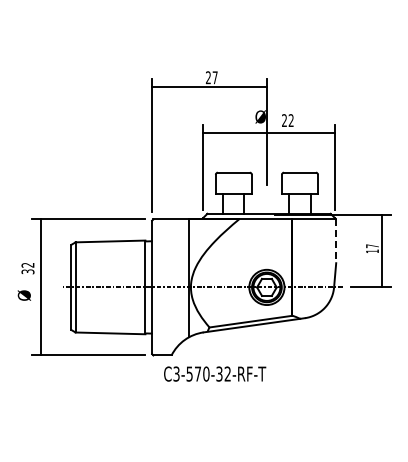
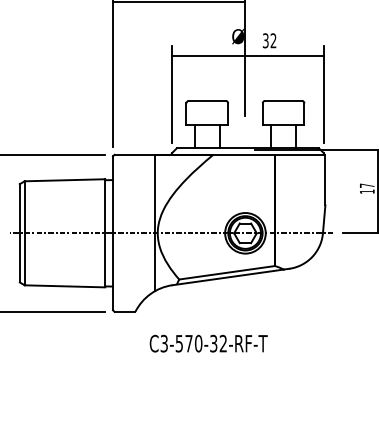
text: (284, 120) -> (265, 40), 22 -> 32
line: (336, 241) -> (325, 180), dashed -> solid
text: (215, 373) -> (209, 343), moved

